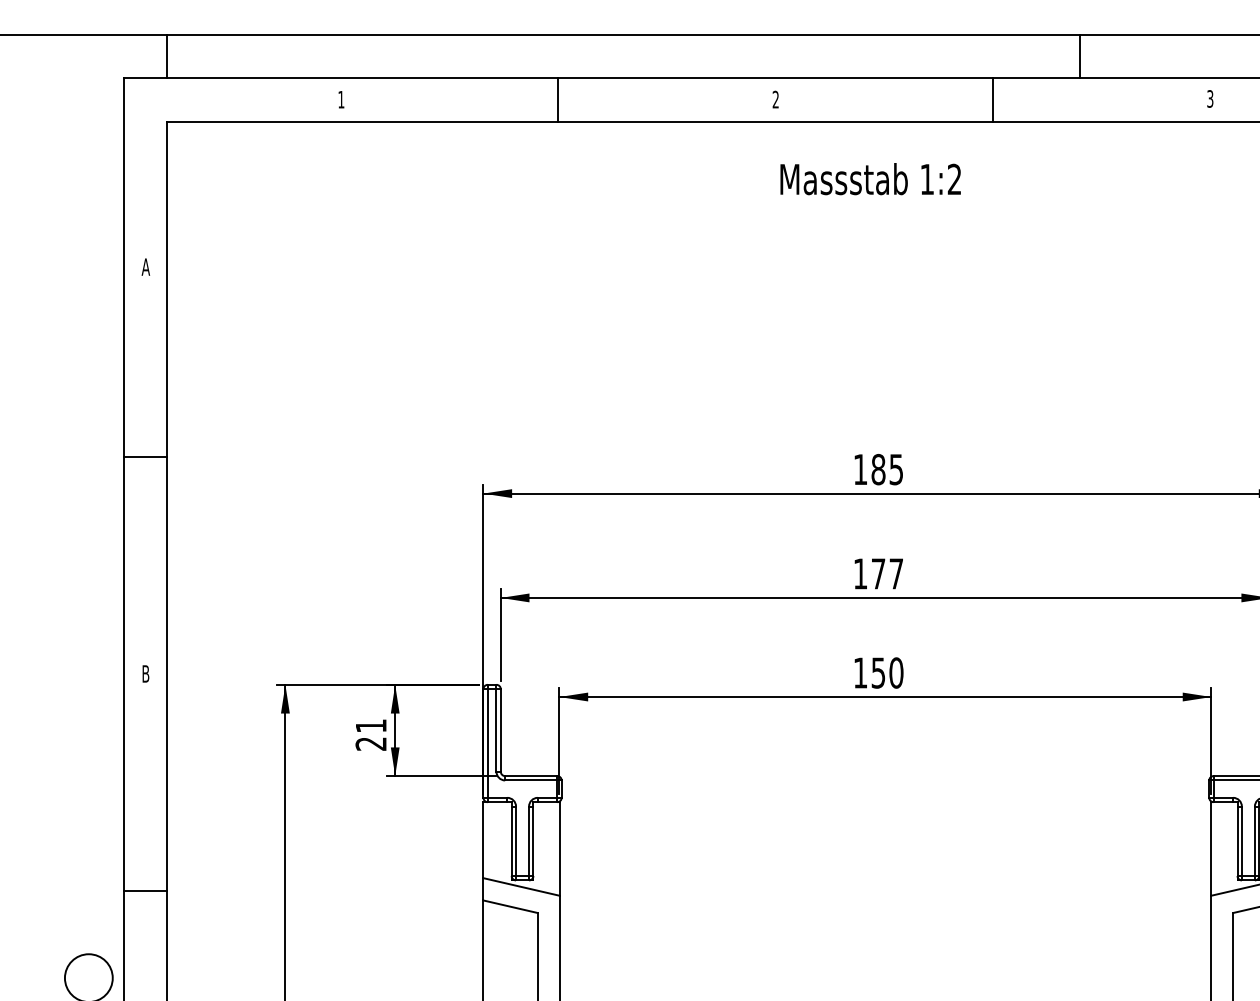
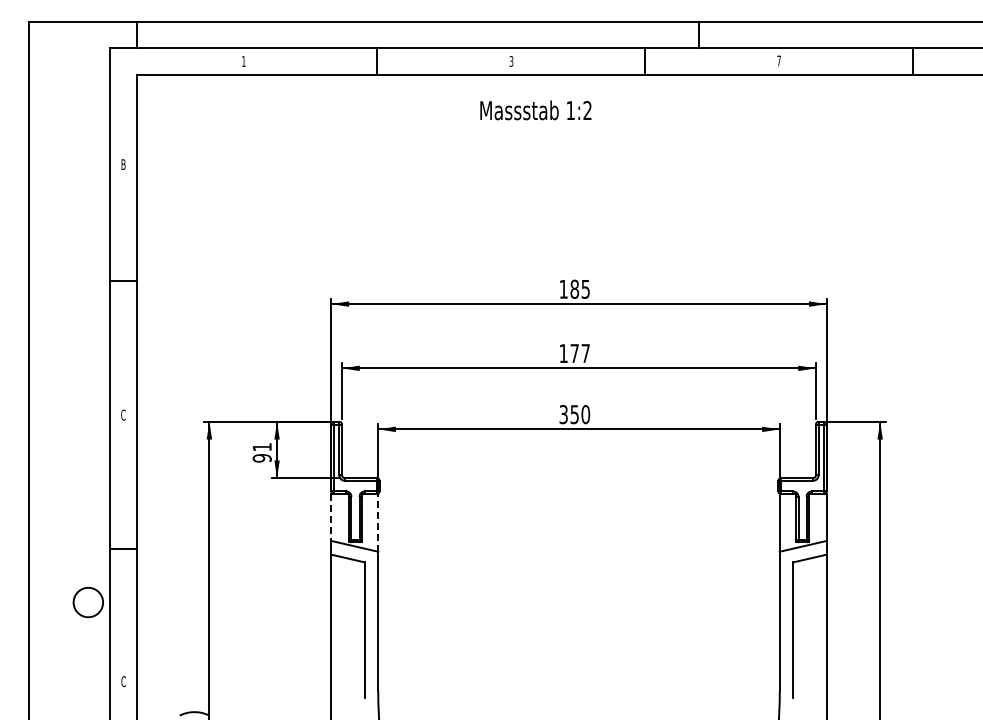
text: (1209, 98) -> (778, 60), 3 -> 7
text: (775, 99) -> (511, 61), 2 -> 3
text: (870, 179) -> (535, 110), moved
text: (145, 266) -> (123, 164), A -> B
text: (145, 672) -> (123, 414), B -> C
text: (860, 672) -> (563, 414), 150 -> 350
text: (369, 744) -> (261, 458), 21 -> 91
line: (483, 841) -> (331, 518), solid -> dashed
line: (559, 848) -> (378, 522), solid -> dashed

